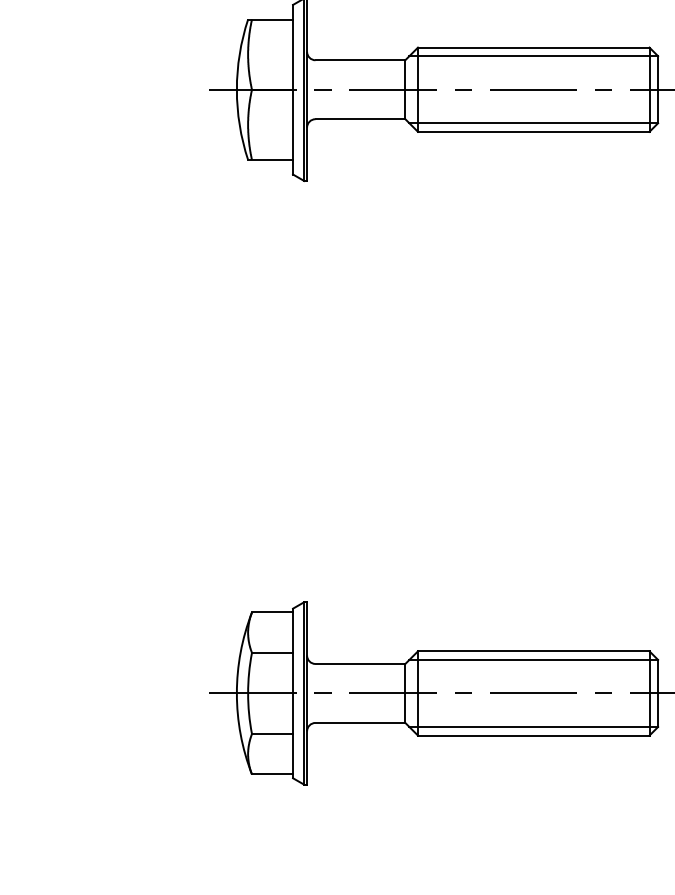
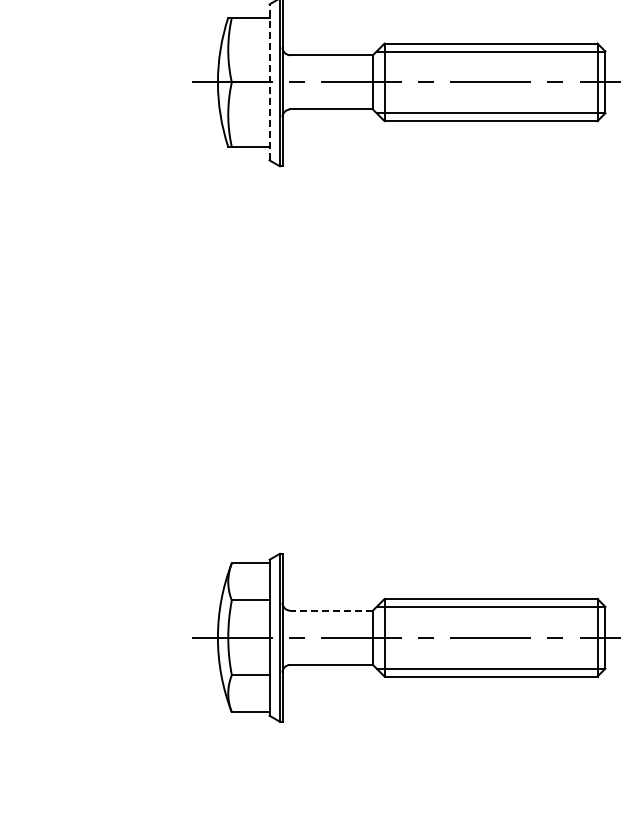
line: (292, 88) -> (269, 81), solid -> dashed
line: (360, 663) -> (331, 610), solid -> dashed

